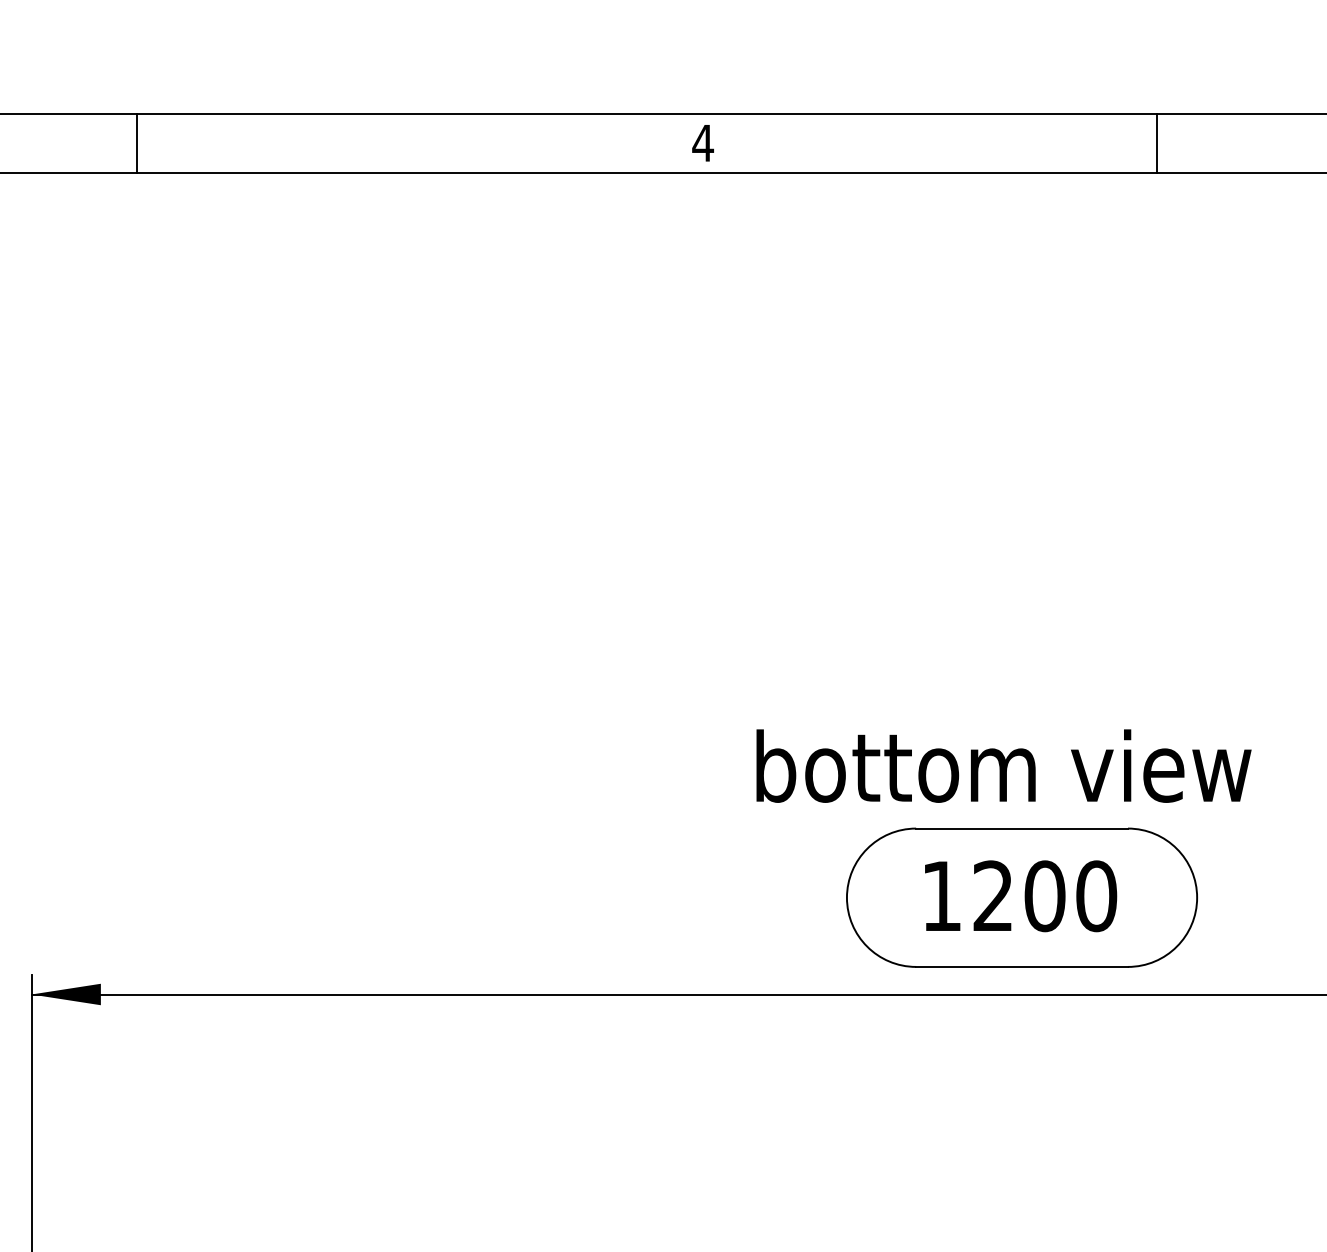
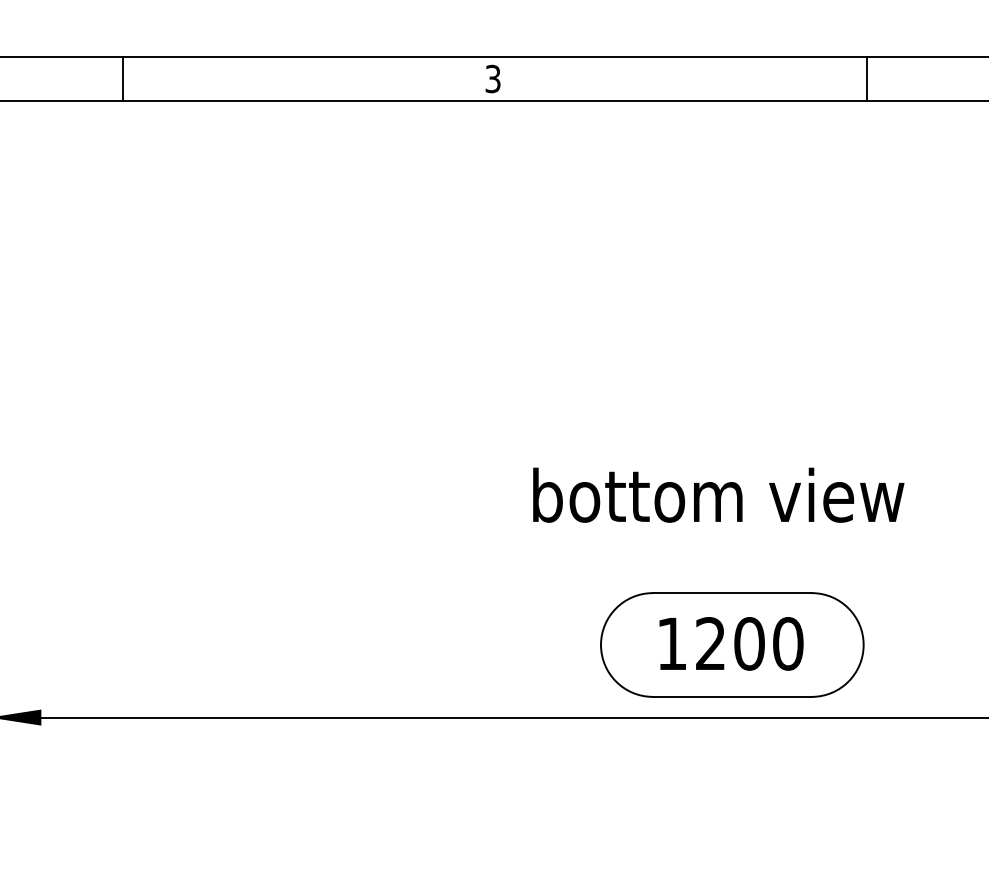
line: (137, 143) -> (123, 79), moved
text: (702, 143) -> (492, 79), 4 -> 3
line: (1156, 143) -> (866, 79), moved
text: (1003, 765) -> (718, 494), moved

